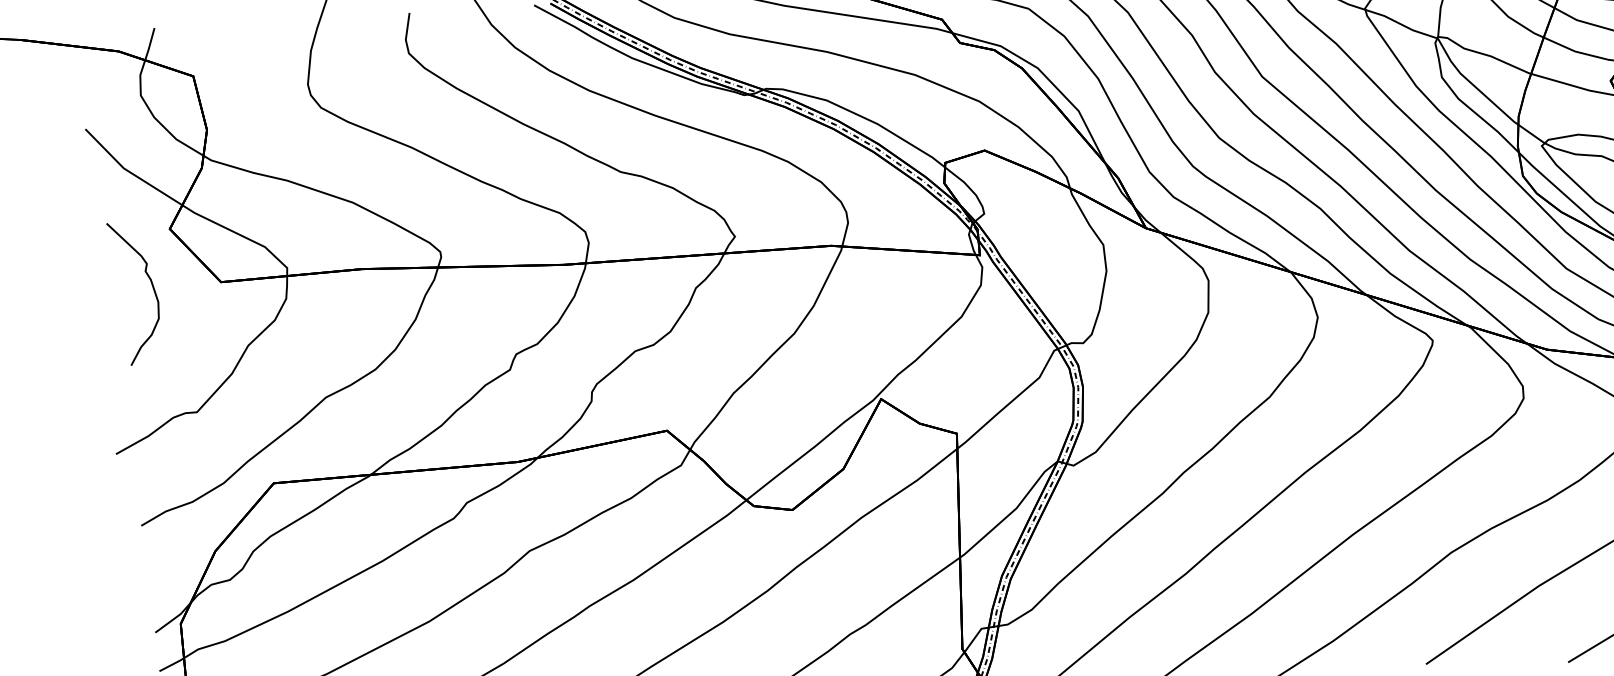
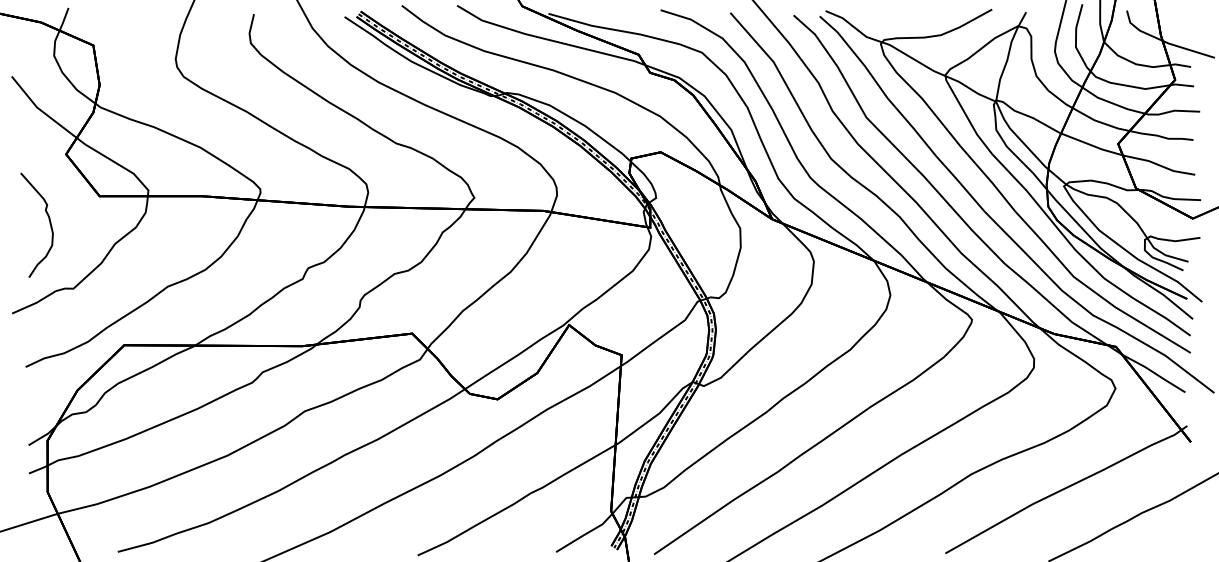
curve: (150, 283) -> (48, 219), moved

